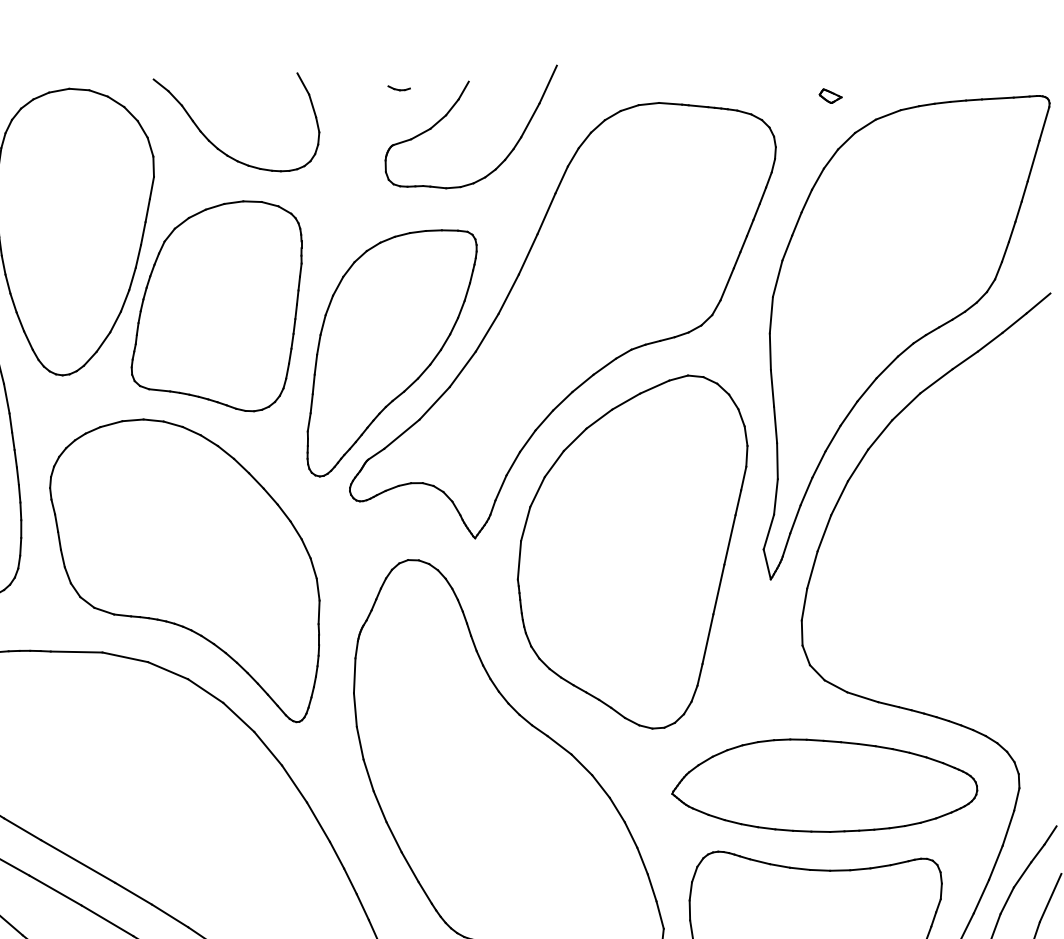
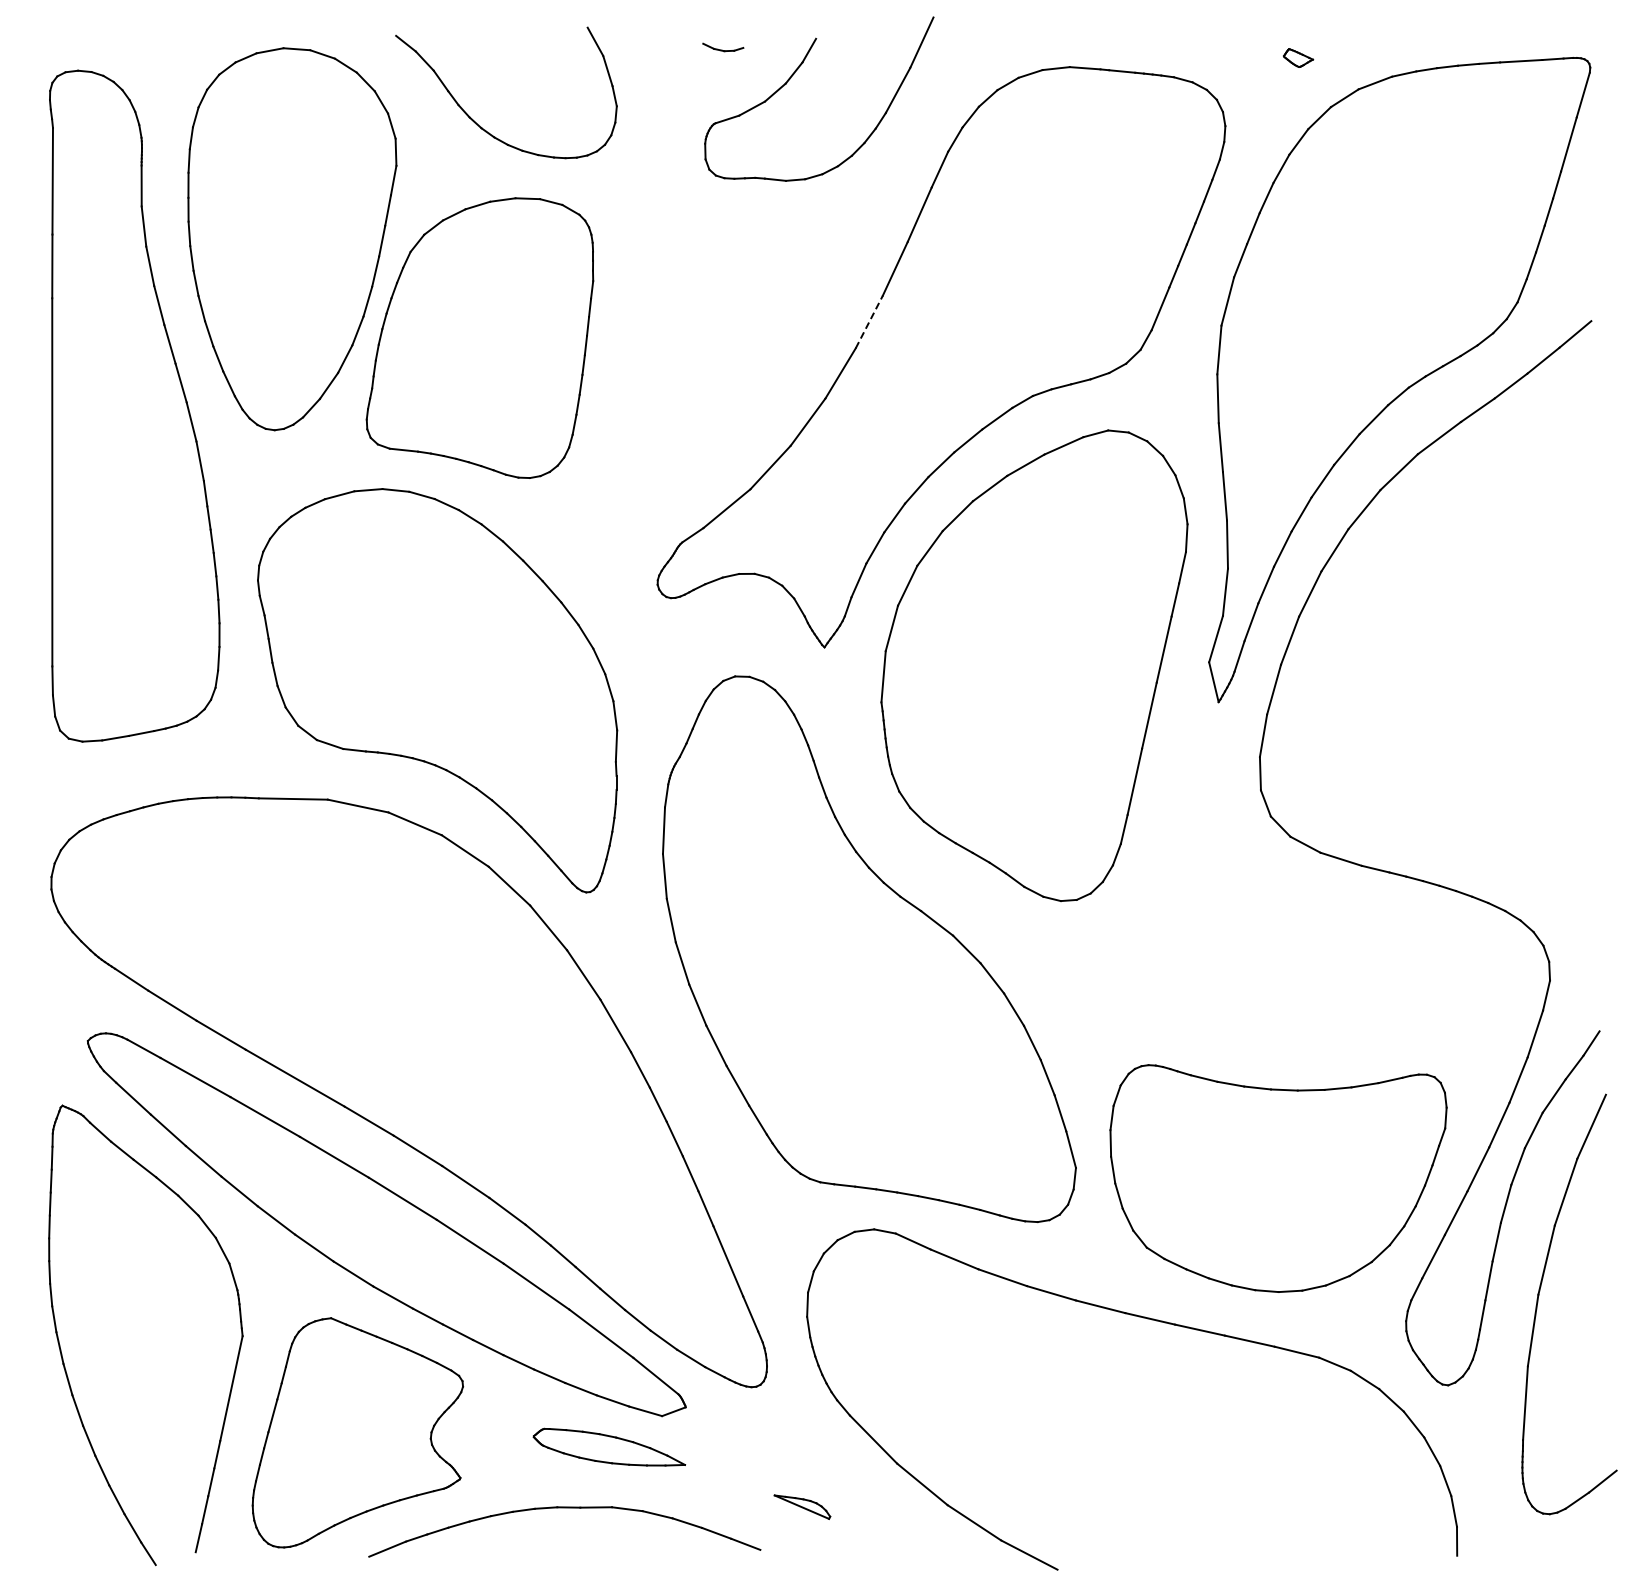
part: (399, 88) -> (723, 47), size x1.4
line: (508, 294) -> (869, 322), solid -> dashed
part: (391, 353) -> (713, 400), removed
part: (824, 785) -> (1290, 976), removed

